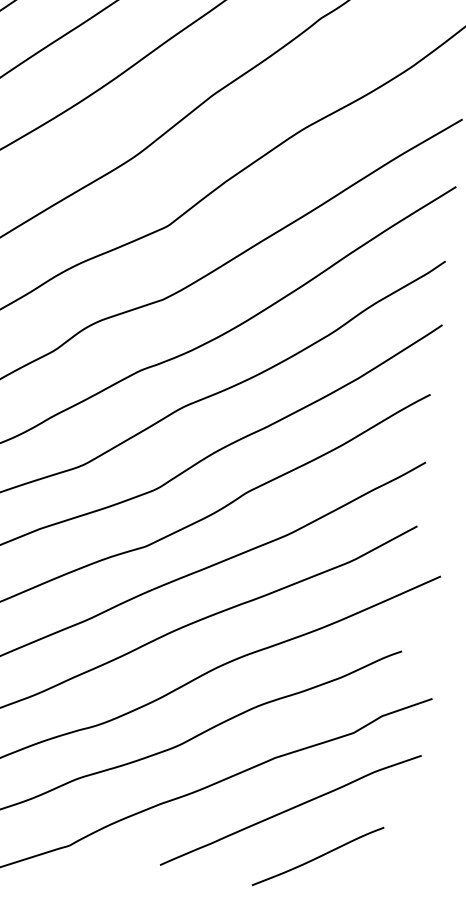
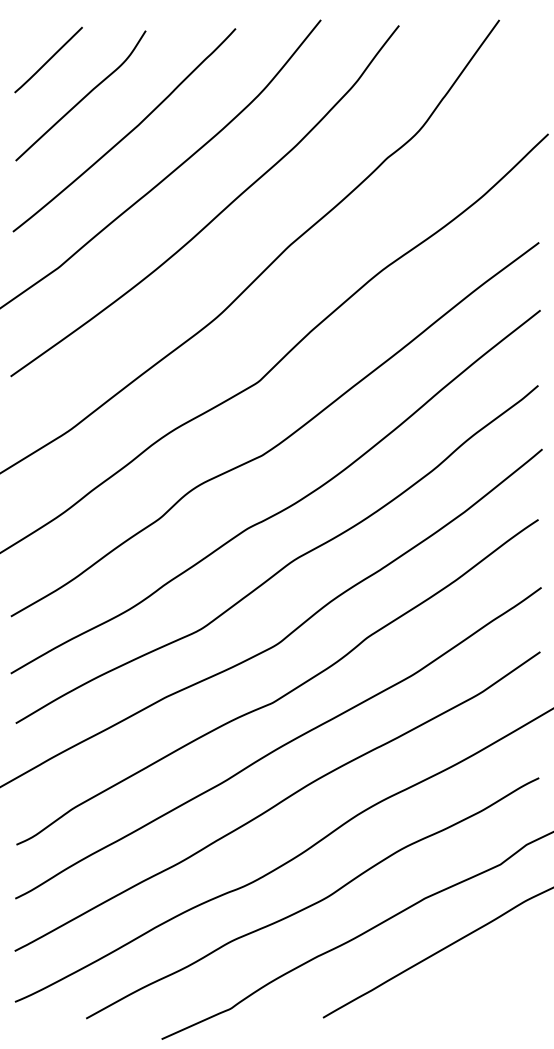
curve: (317, 856) -> (478, 991), removed

